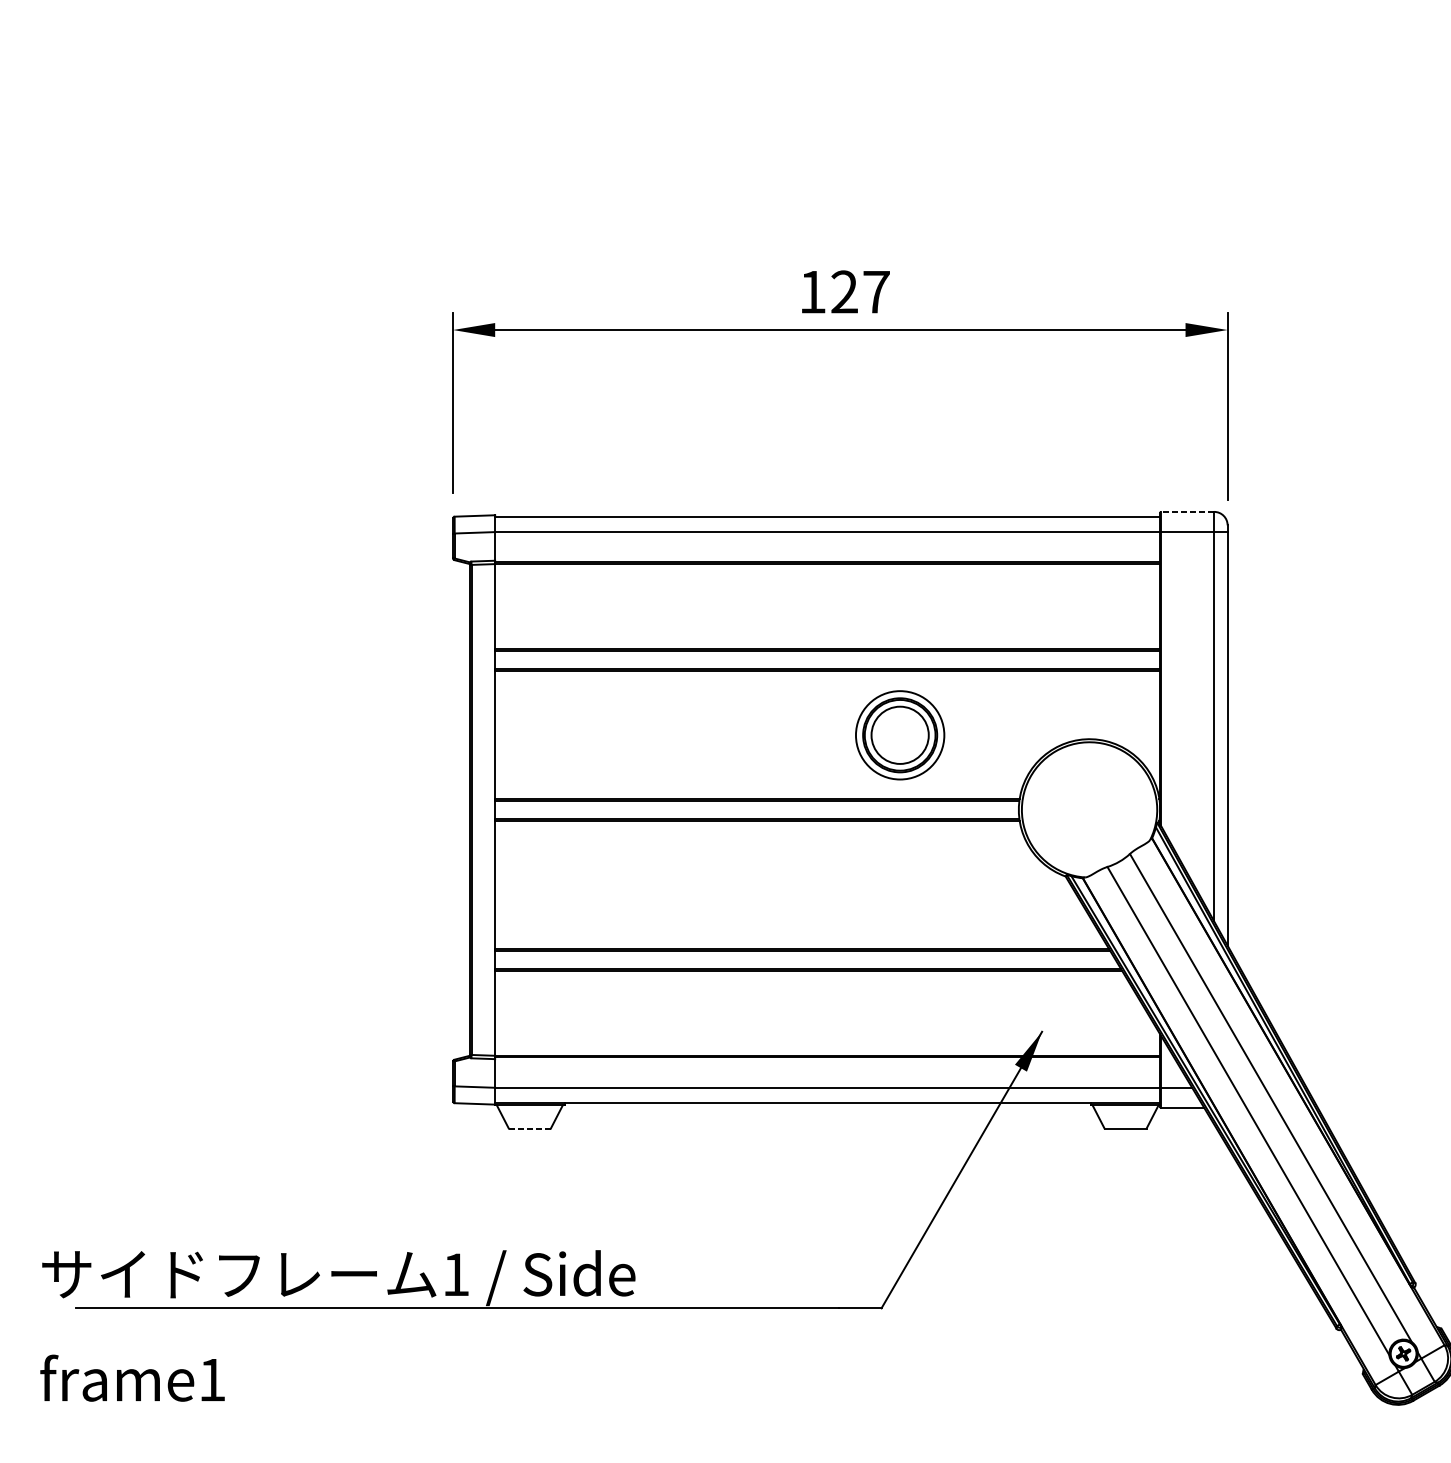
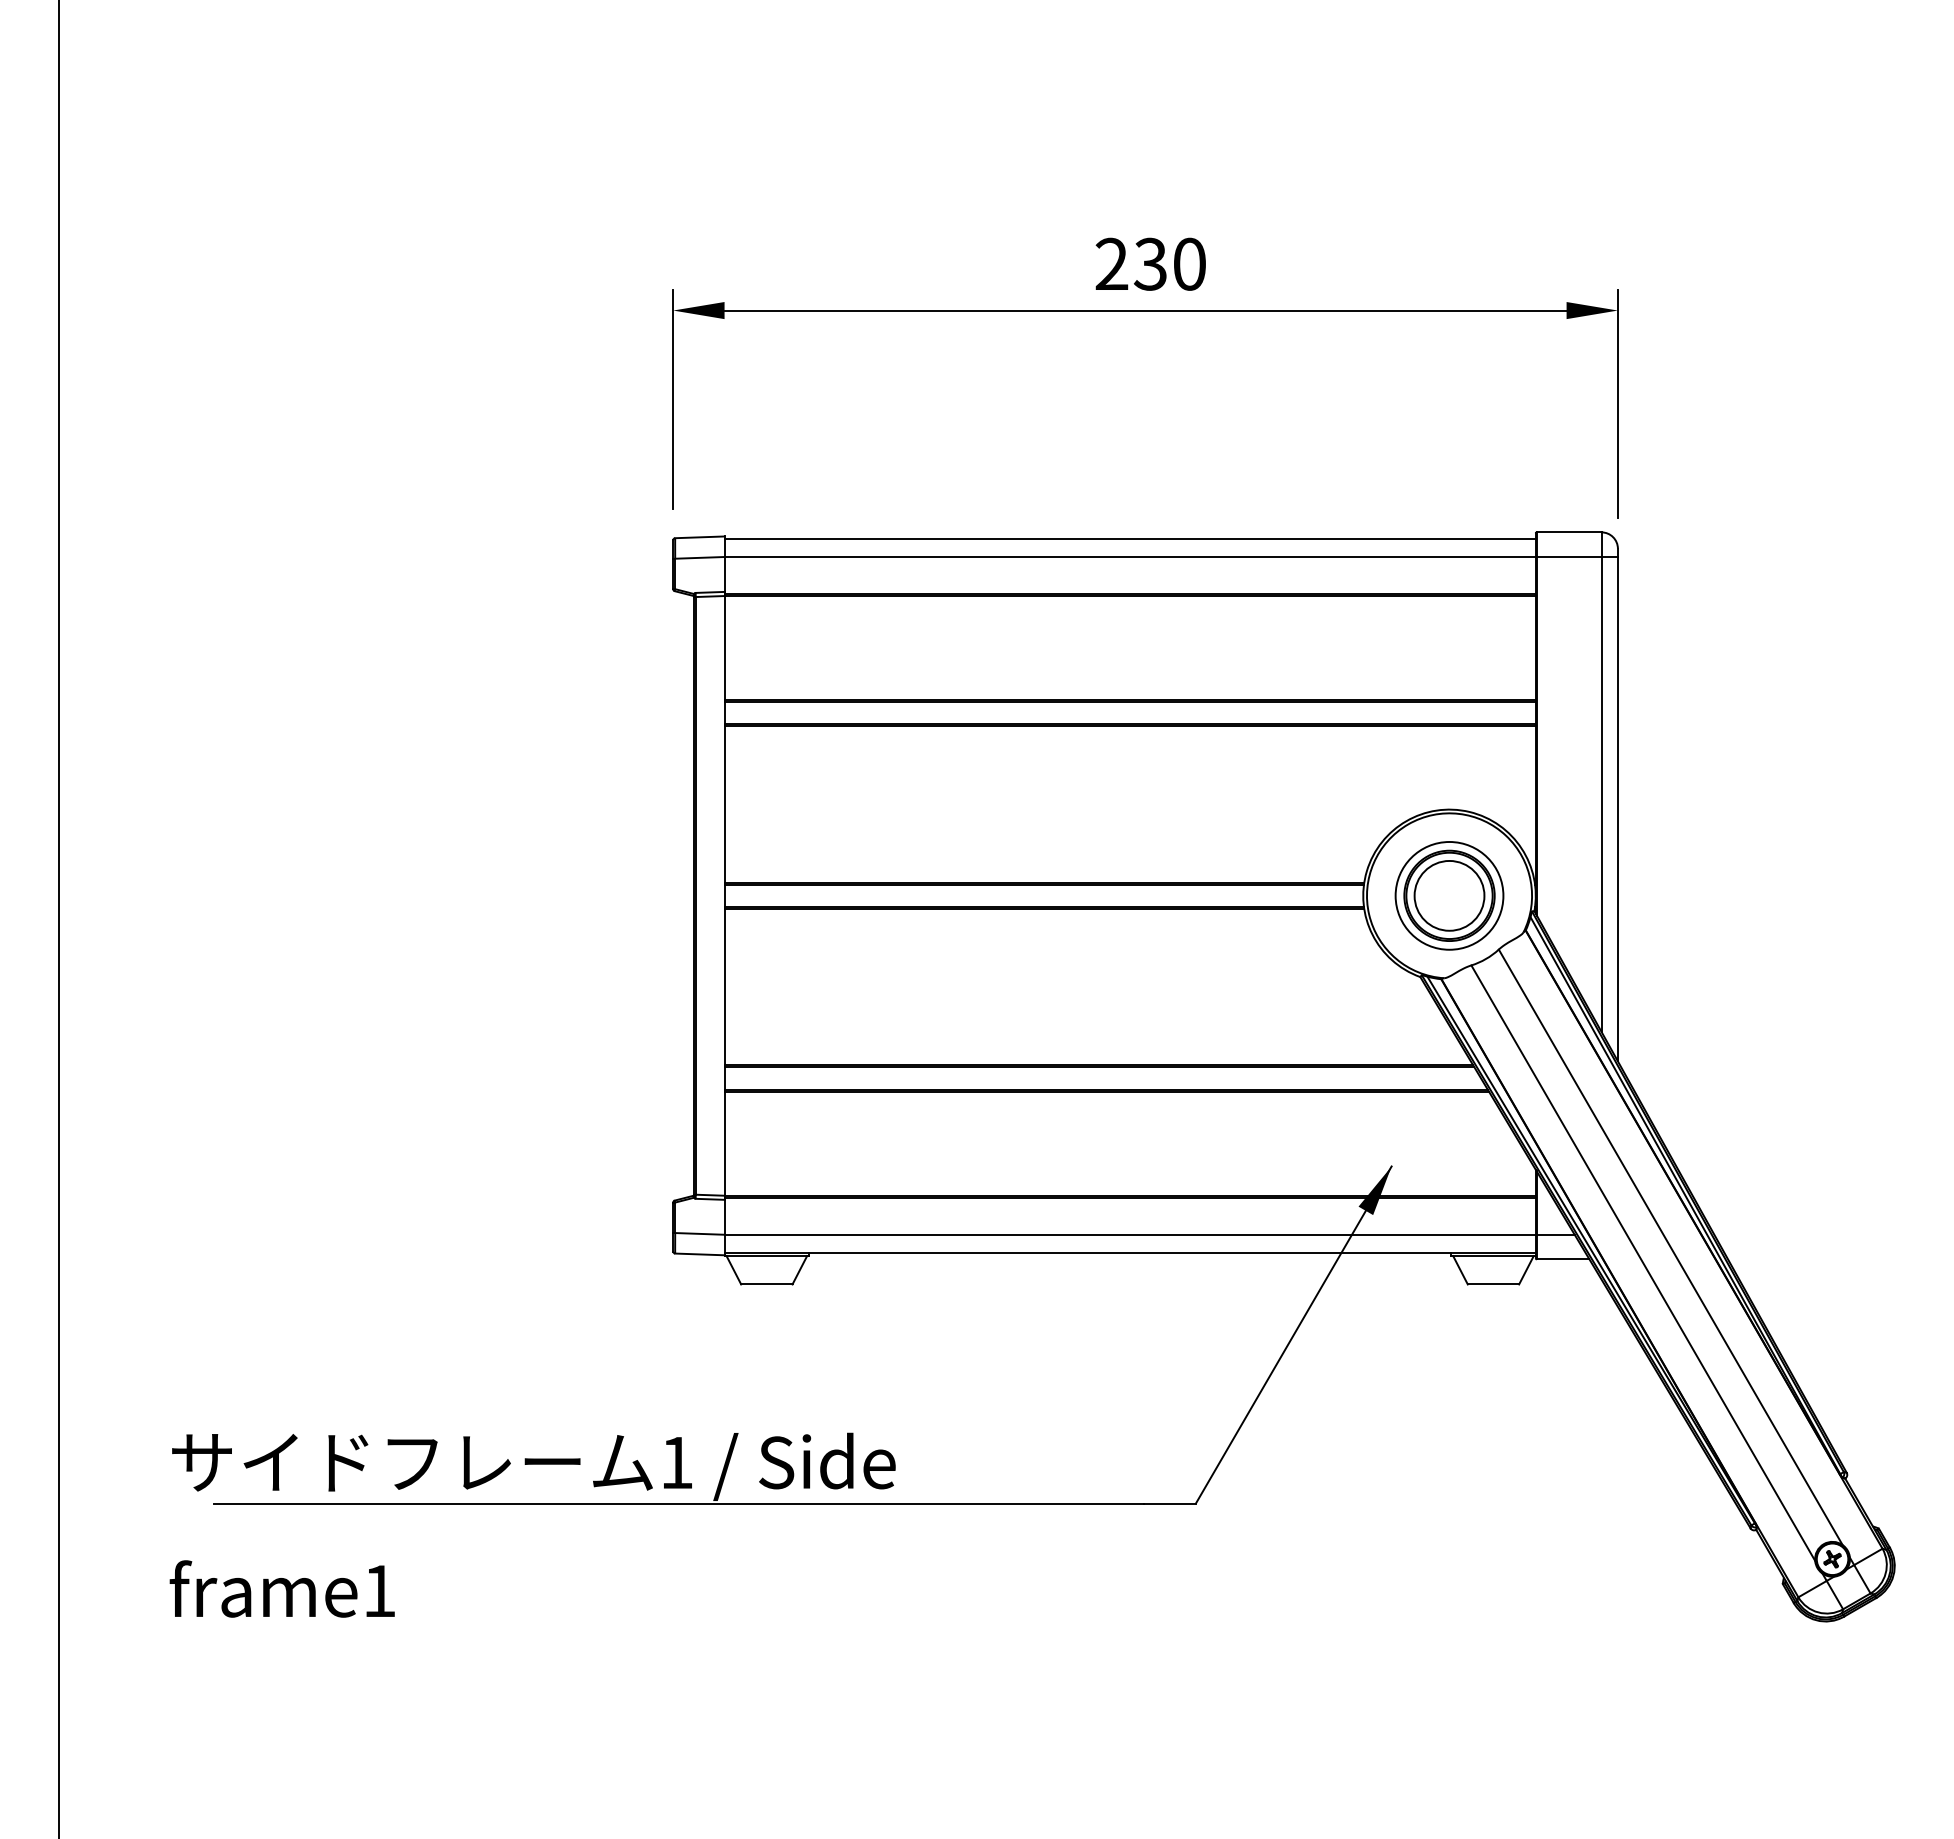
text: (844, 291) -> (1150, 263), 127 -> 230
line: (1187, 512) -> (1568, 532), dashed -> solid
part: (900, 735) -> (1449, 895), moved
line: (529, 1128) -> (766, 1284), dashed -> solid

